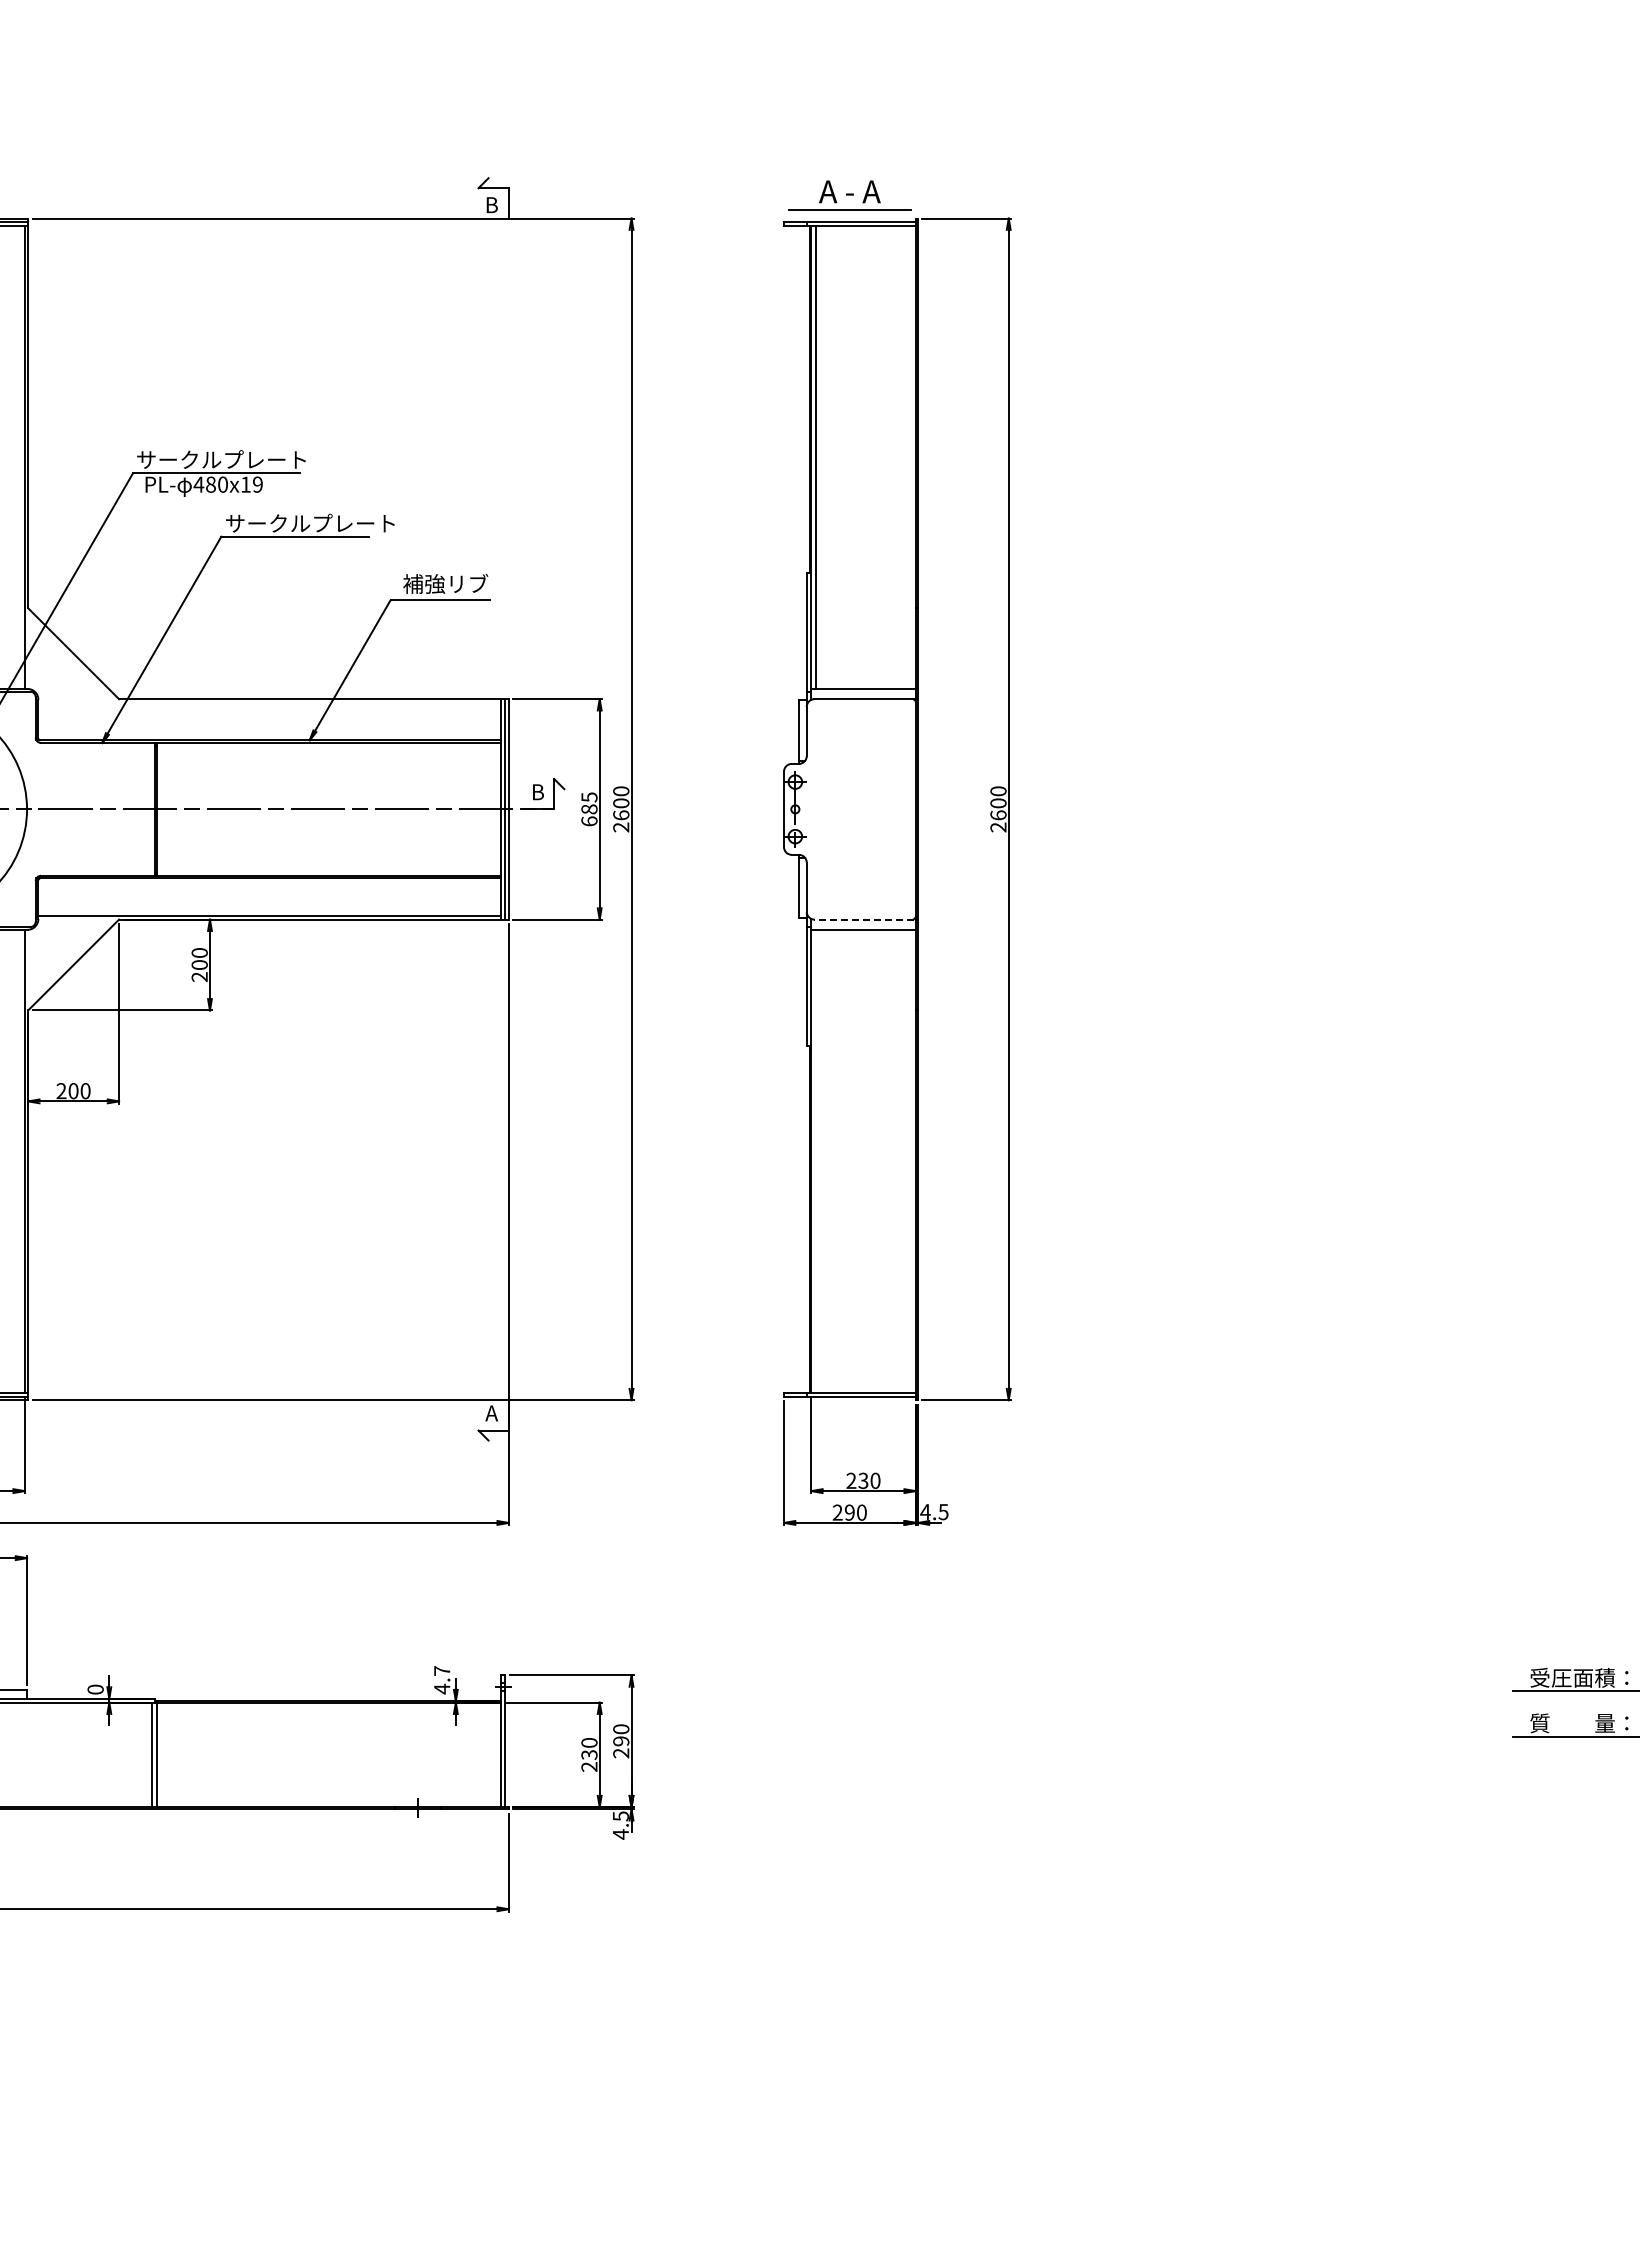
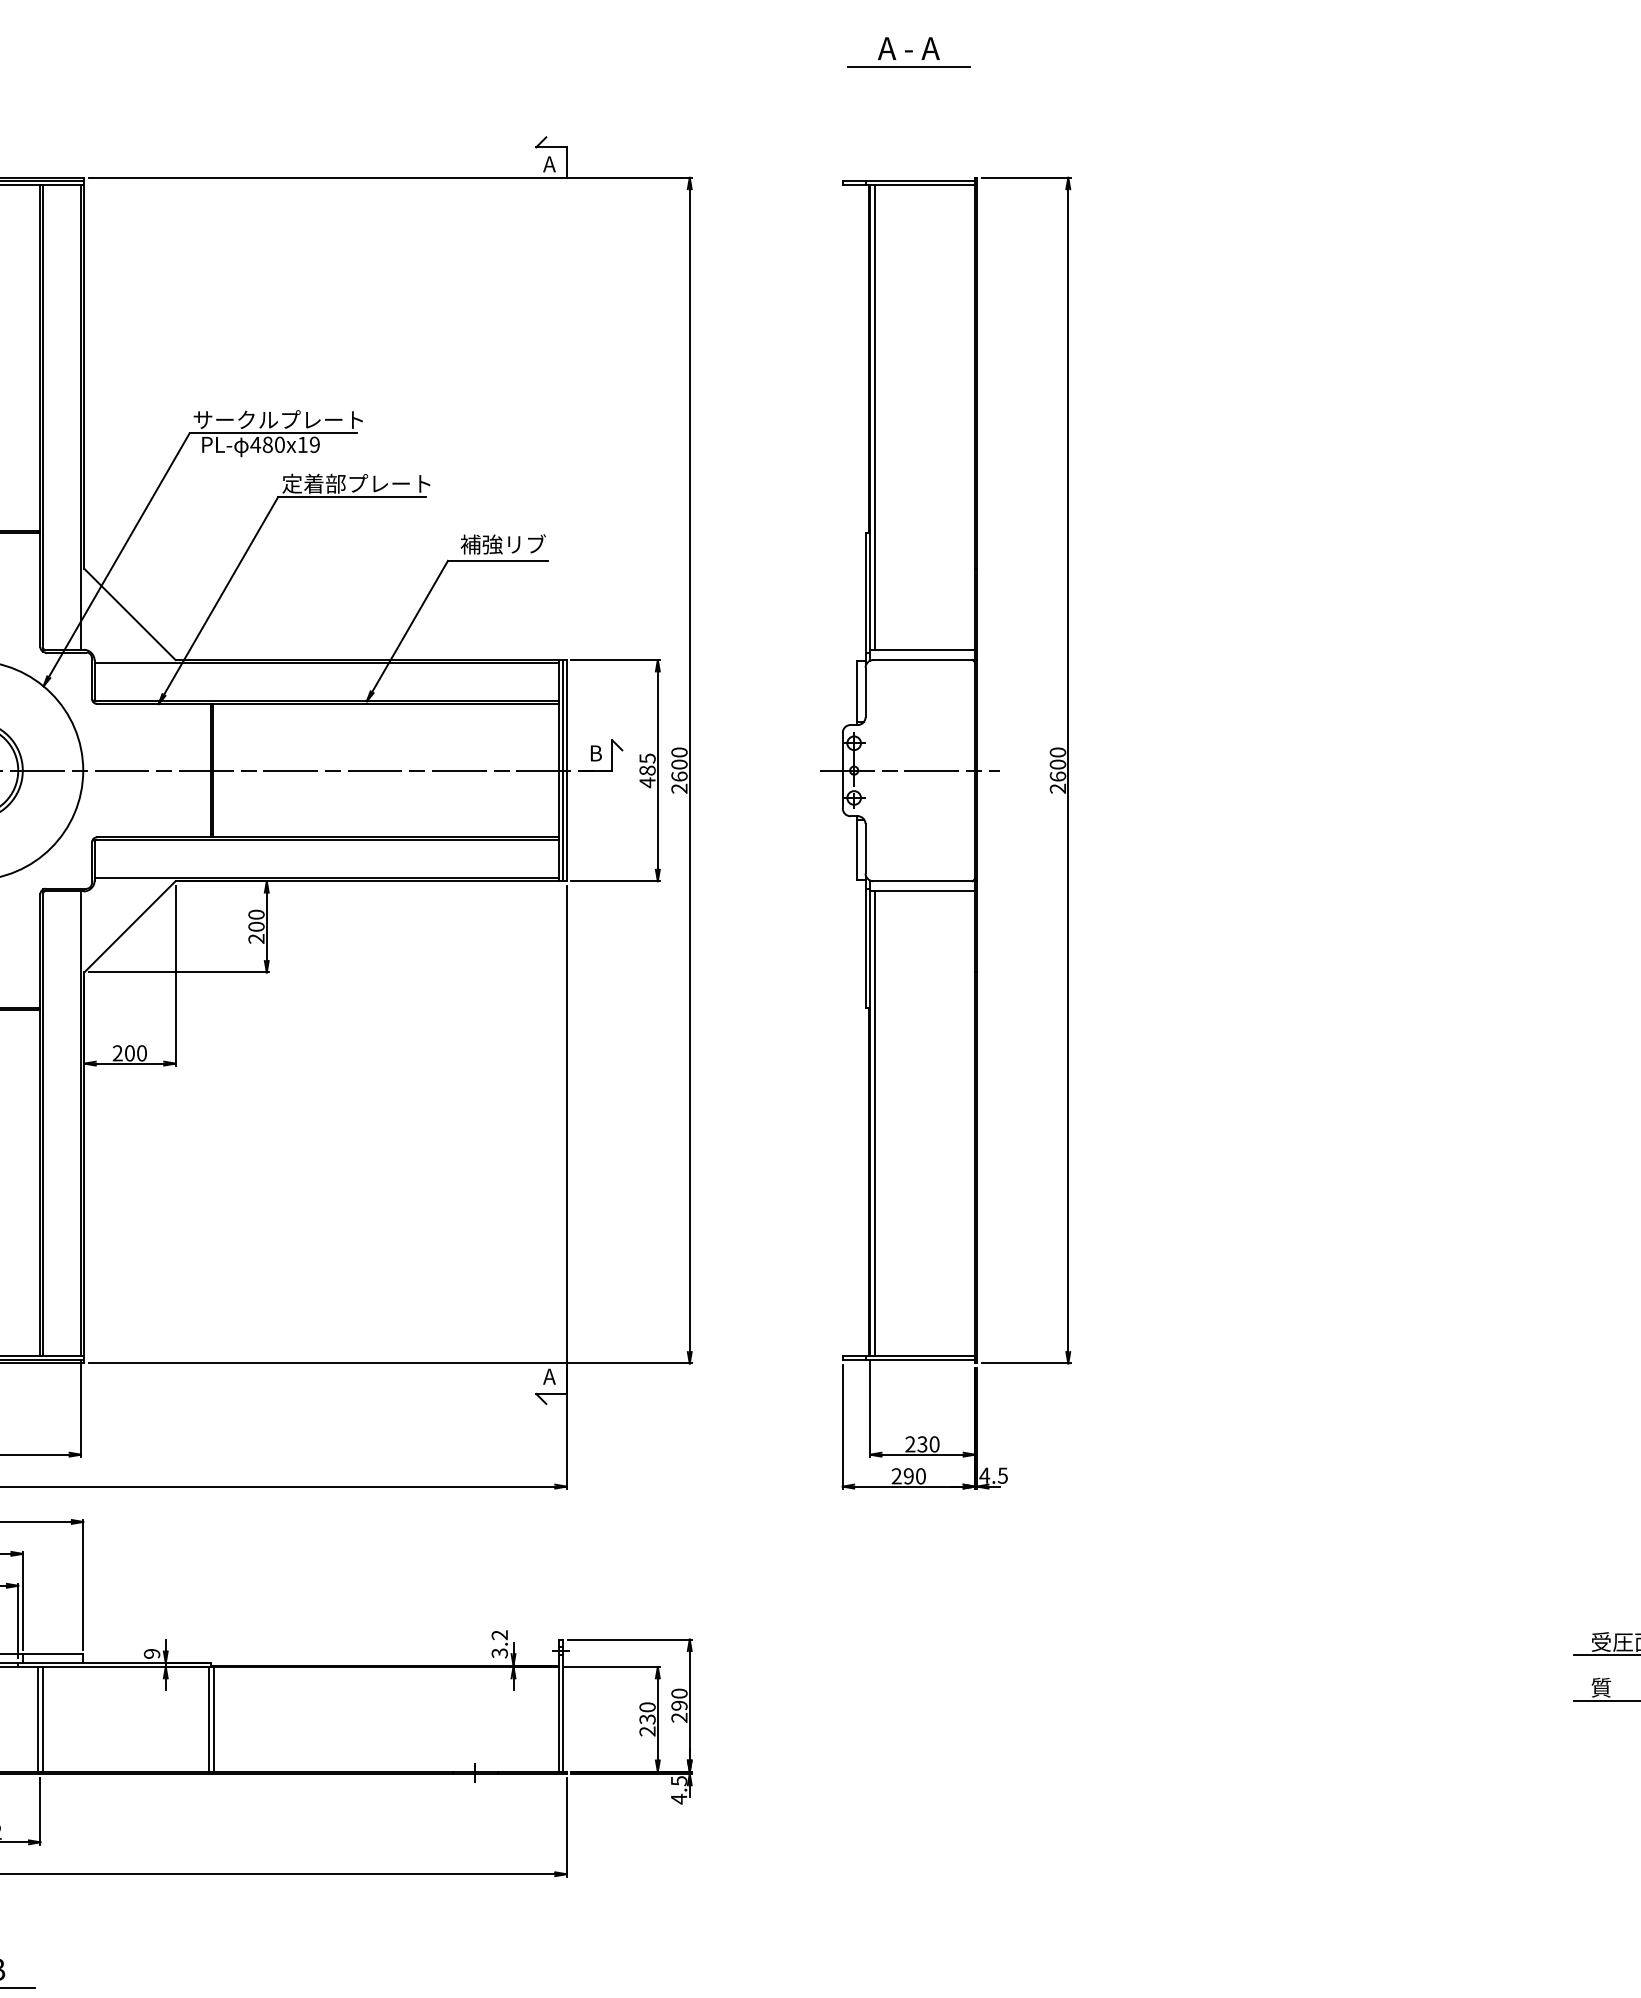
part: (849, 195) -> (908, 52), moved
text: (491, 205) -> (549, 164), B -> A
text: (309, 523) -> (366, 483), サークルプレート -> 定着部プレート
line: (269, 702) -> (326, 663), added
line: (850, 809) -> (909, 770), added
text: (589, 821) -> (647, 782), 685 -> 485
line: (863, 919) -> (922, 881), dashed -> solid
line: (815, 1160) -> (874, 1122), added
text: (442, 1680) -> (500, 1644), 4.7 -> 3.2
text: (95, 1689) -> (151, 1653), 0 -> 9

